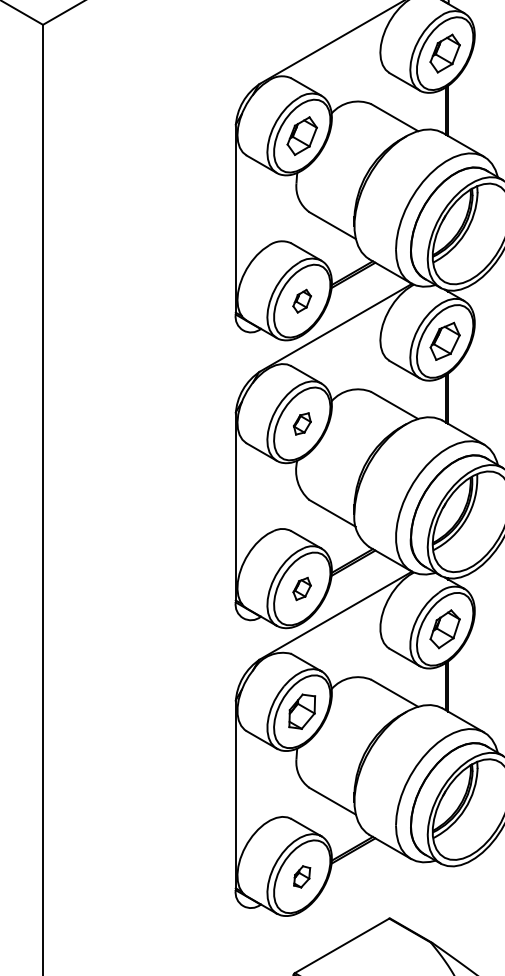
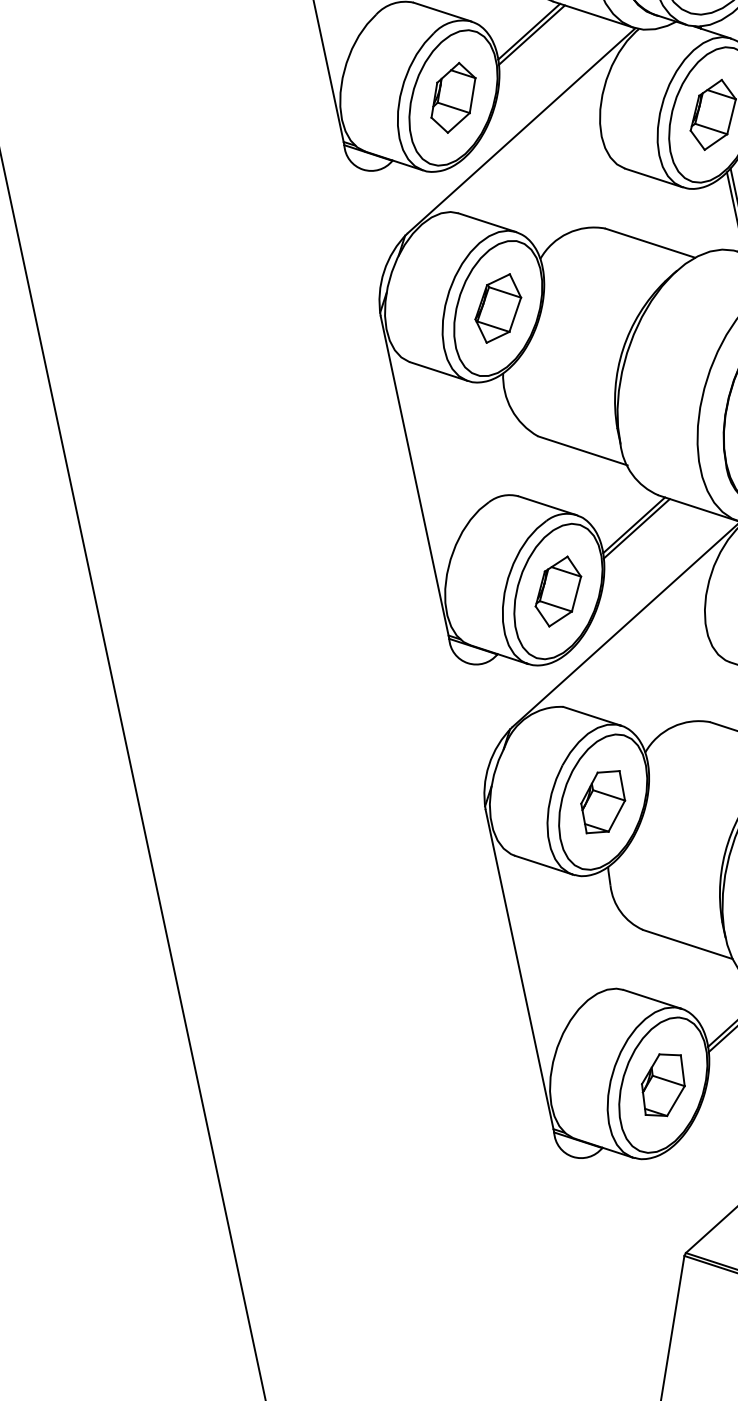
part: (301, 301) -> (452, 98), size x1.67
part: (302, 423) -> (498, 307), size x1.67
part: (301, 588) -> (556, 591), size x1.67
part: (301, 876) -> (661, 1084), size x1.67

